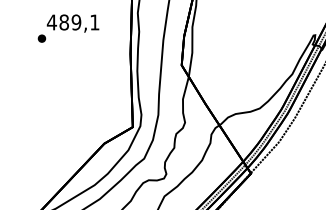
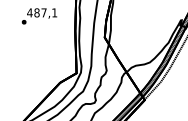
text: (75, 21) -> (43, 12), 489,1 -> 487,1

